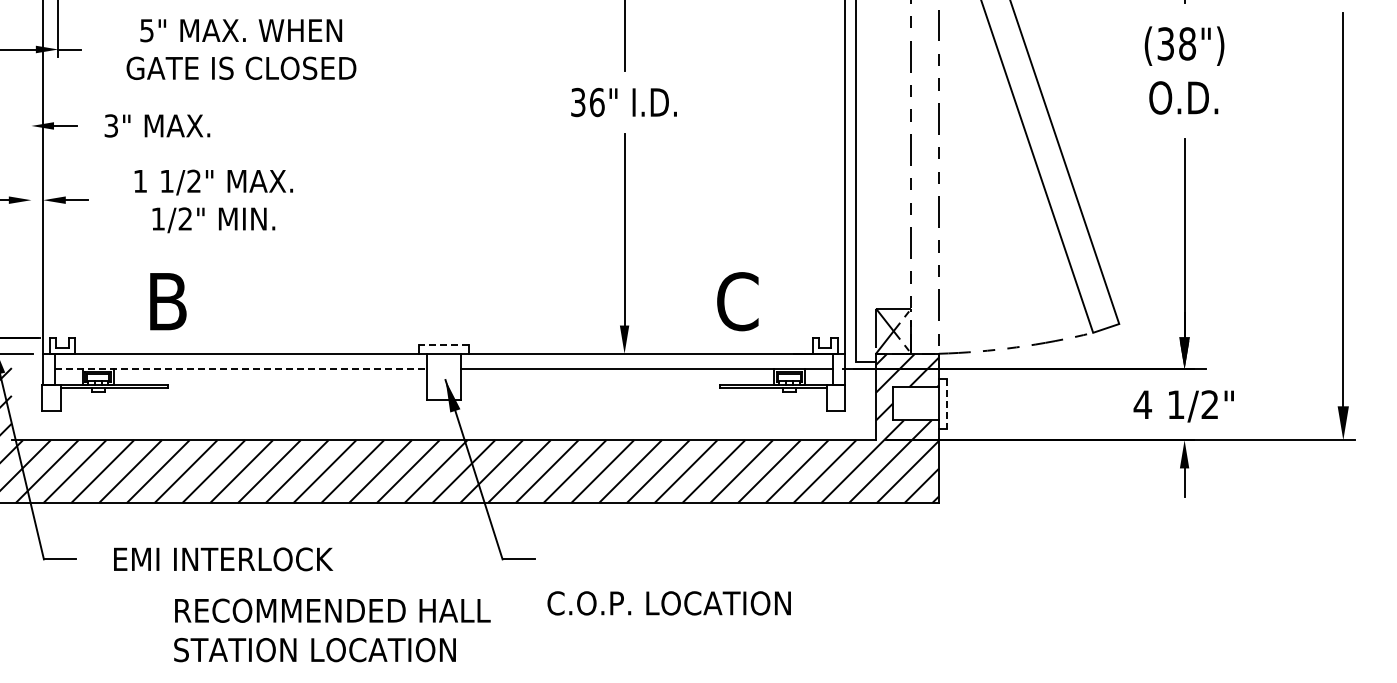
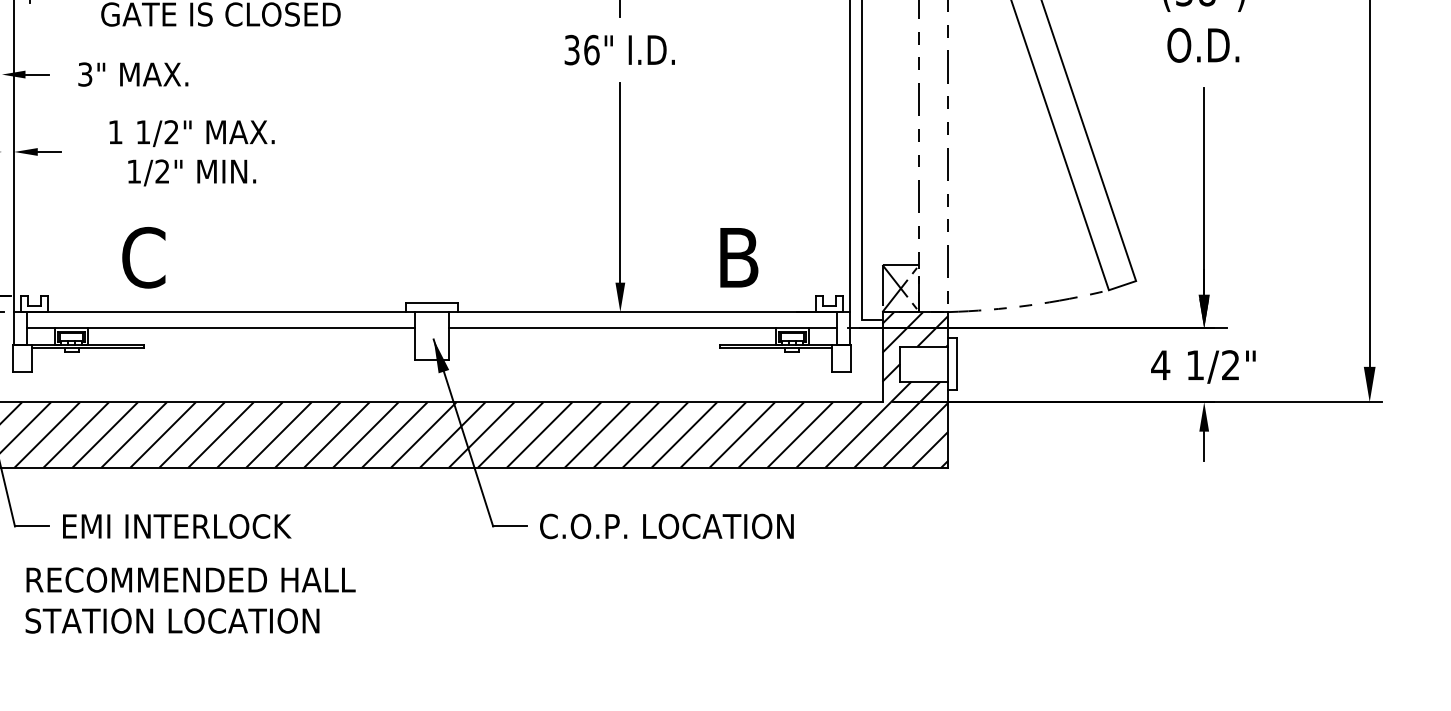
text: (167, 301) -> (143, 257), B -> C
text: (737, 301) -> (738, 257), C -> B
line: (443, 345) -> (431, 303), dashed -> solid
line: (241, 369) -> (220, 328), dashed -> solid
line: (947, 403) -> (957, 363), dashed -> solid
text: (223, 559) -> (177, 526), moved
text: (668, 603) -> (666, 526), moved
text: (332, 630) -> (190, 600), moved

